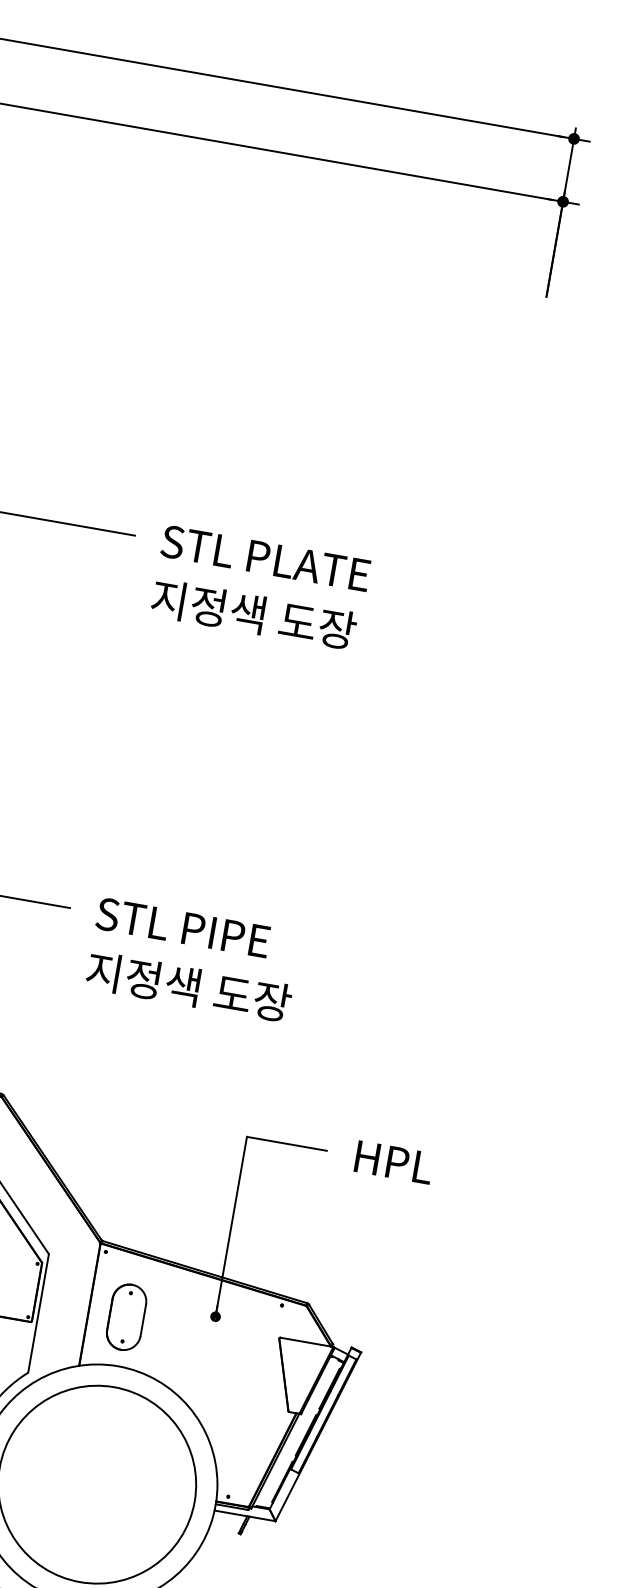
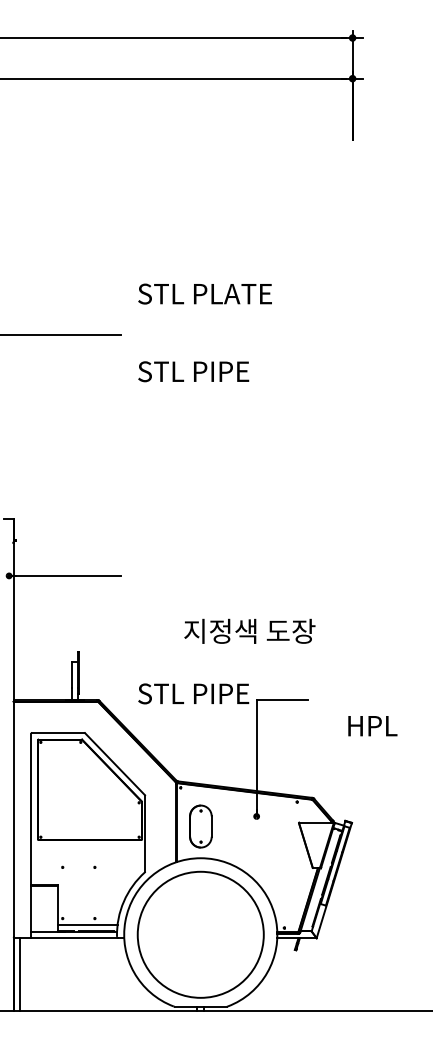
text: (264, 557) -> (204, 293), moved
text: (253, 614) -> (203, 371), 지정색 도장 -> STL PIPE
text: (182, 927) -> (193, 693), moved
text: (188, 985) -> (249, 630), moved
text: (393, 1163) -> (372, 726), moved

